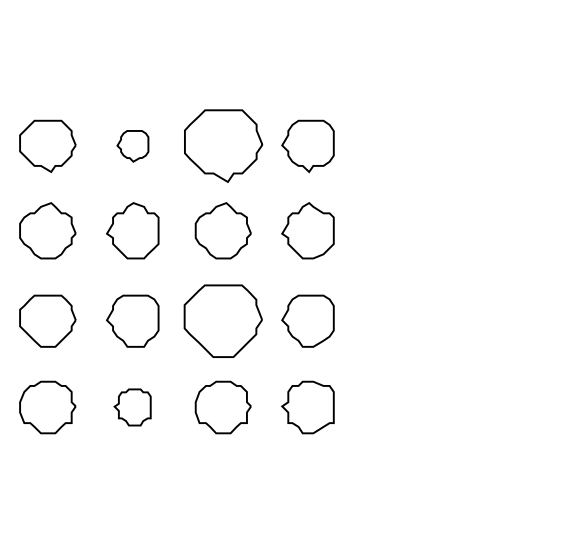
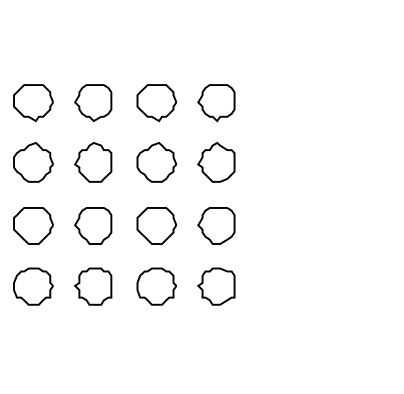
part: (133, 145) -> (93, 102), size x1.67
part: (222, 146) -> (156, 103), size x0.71
part: (222, 320) -> (156, 225), size x0.71
part: (131, 407) -> (92, 286), size x1.43

